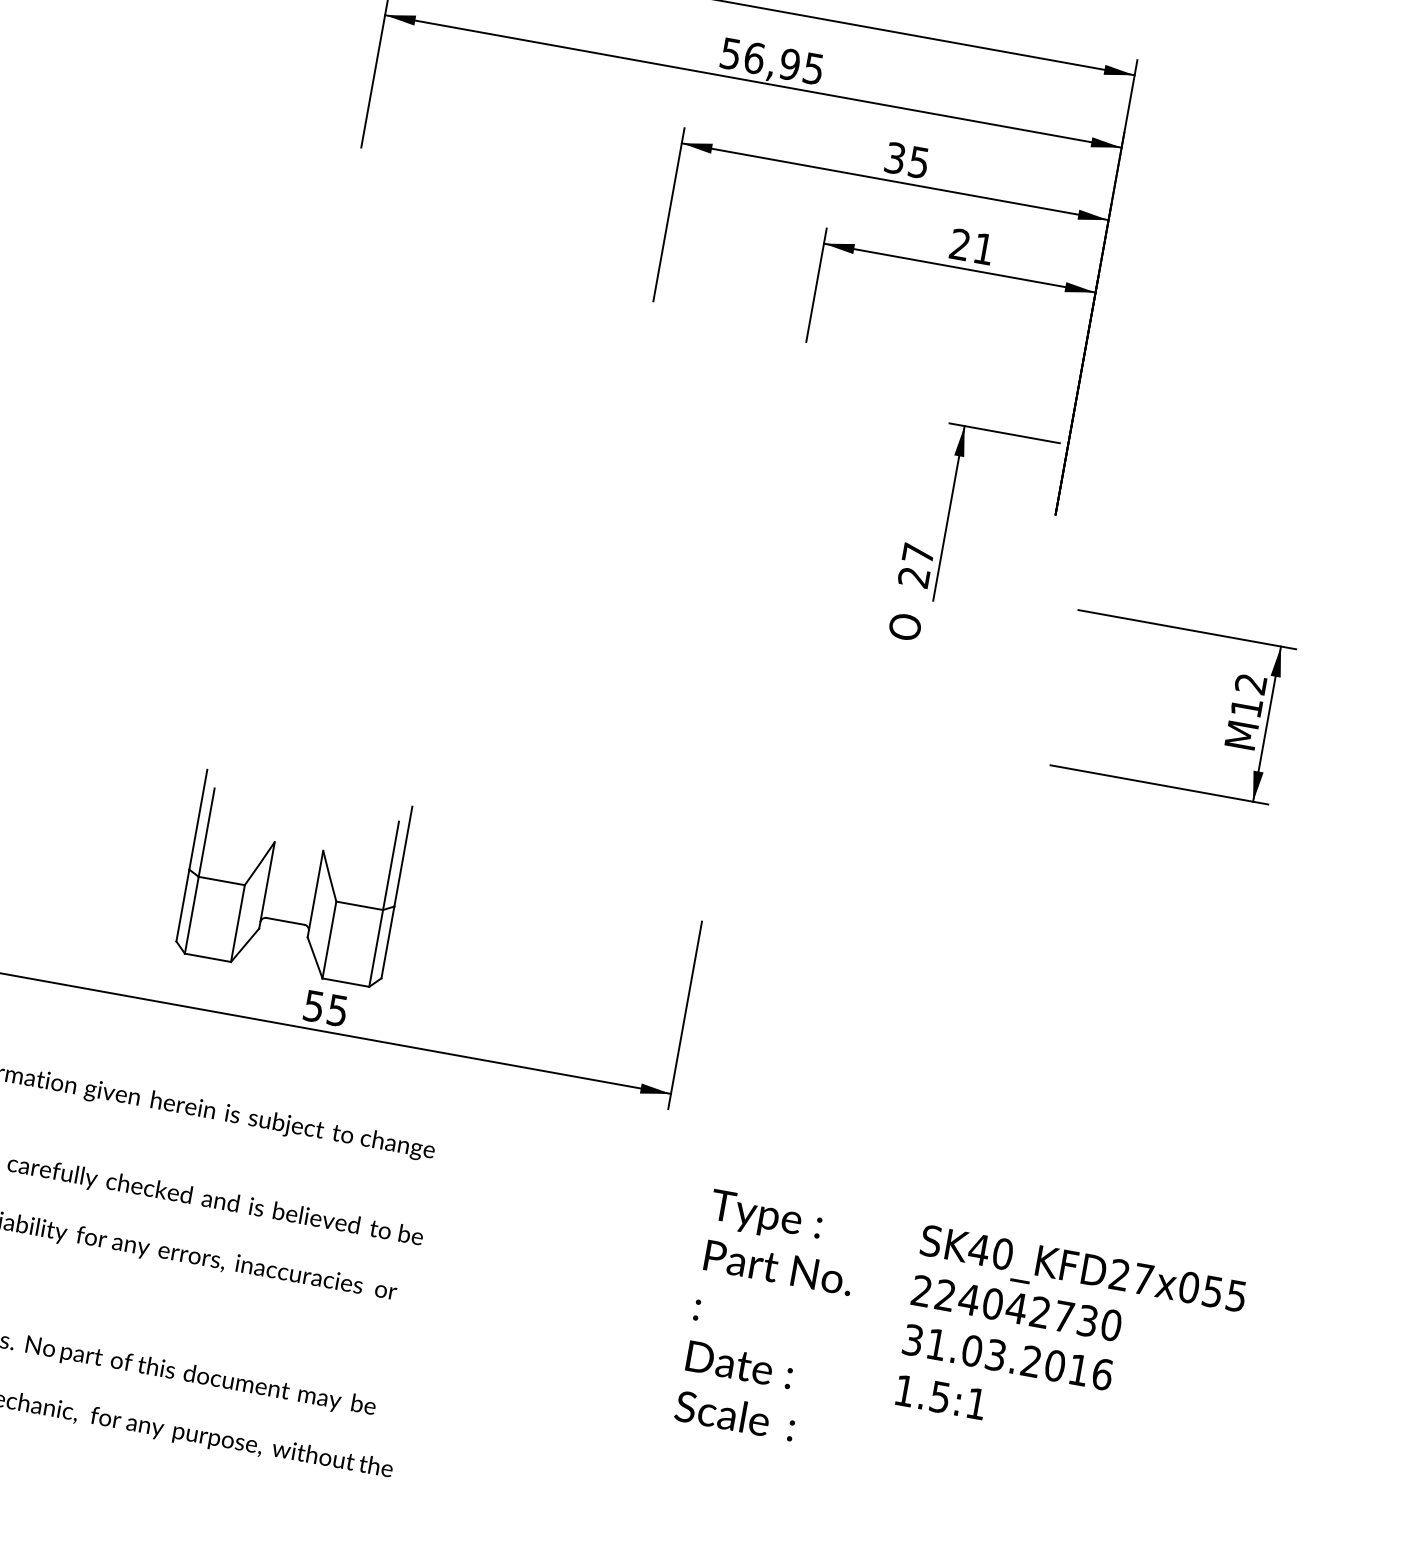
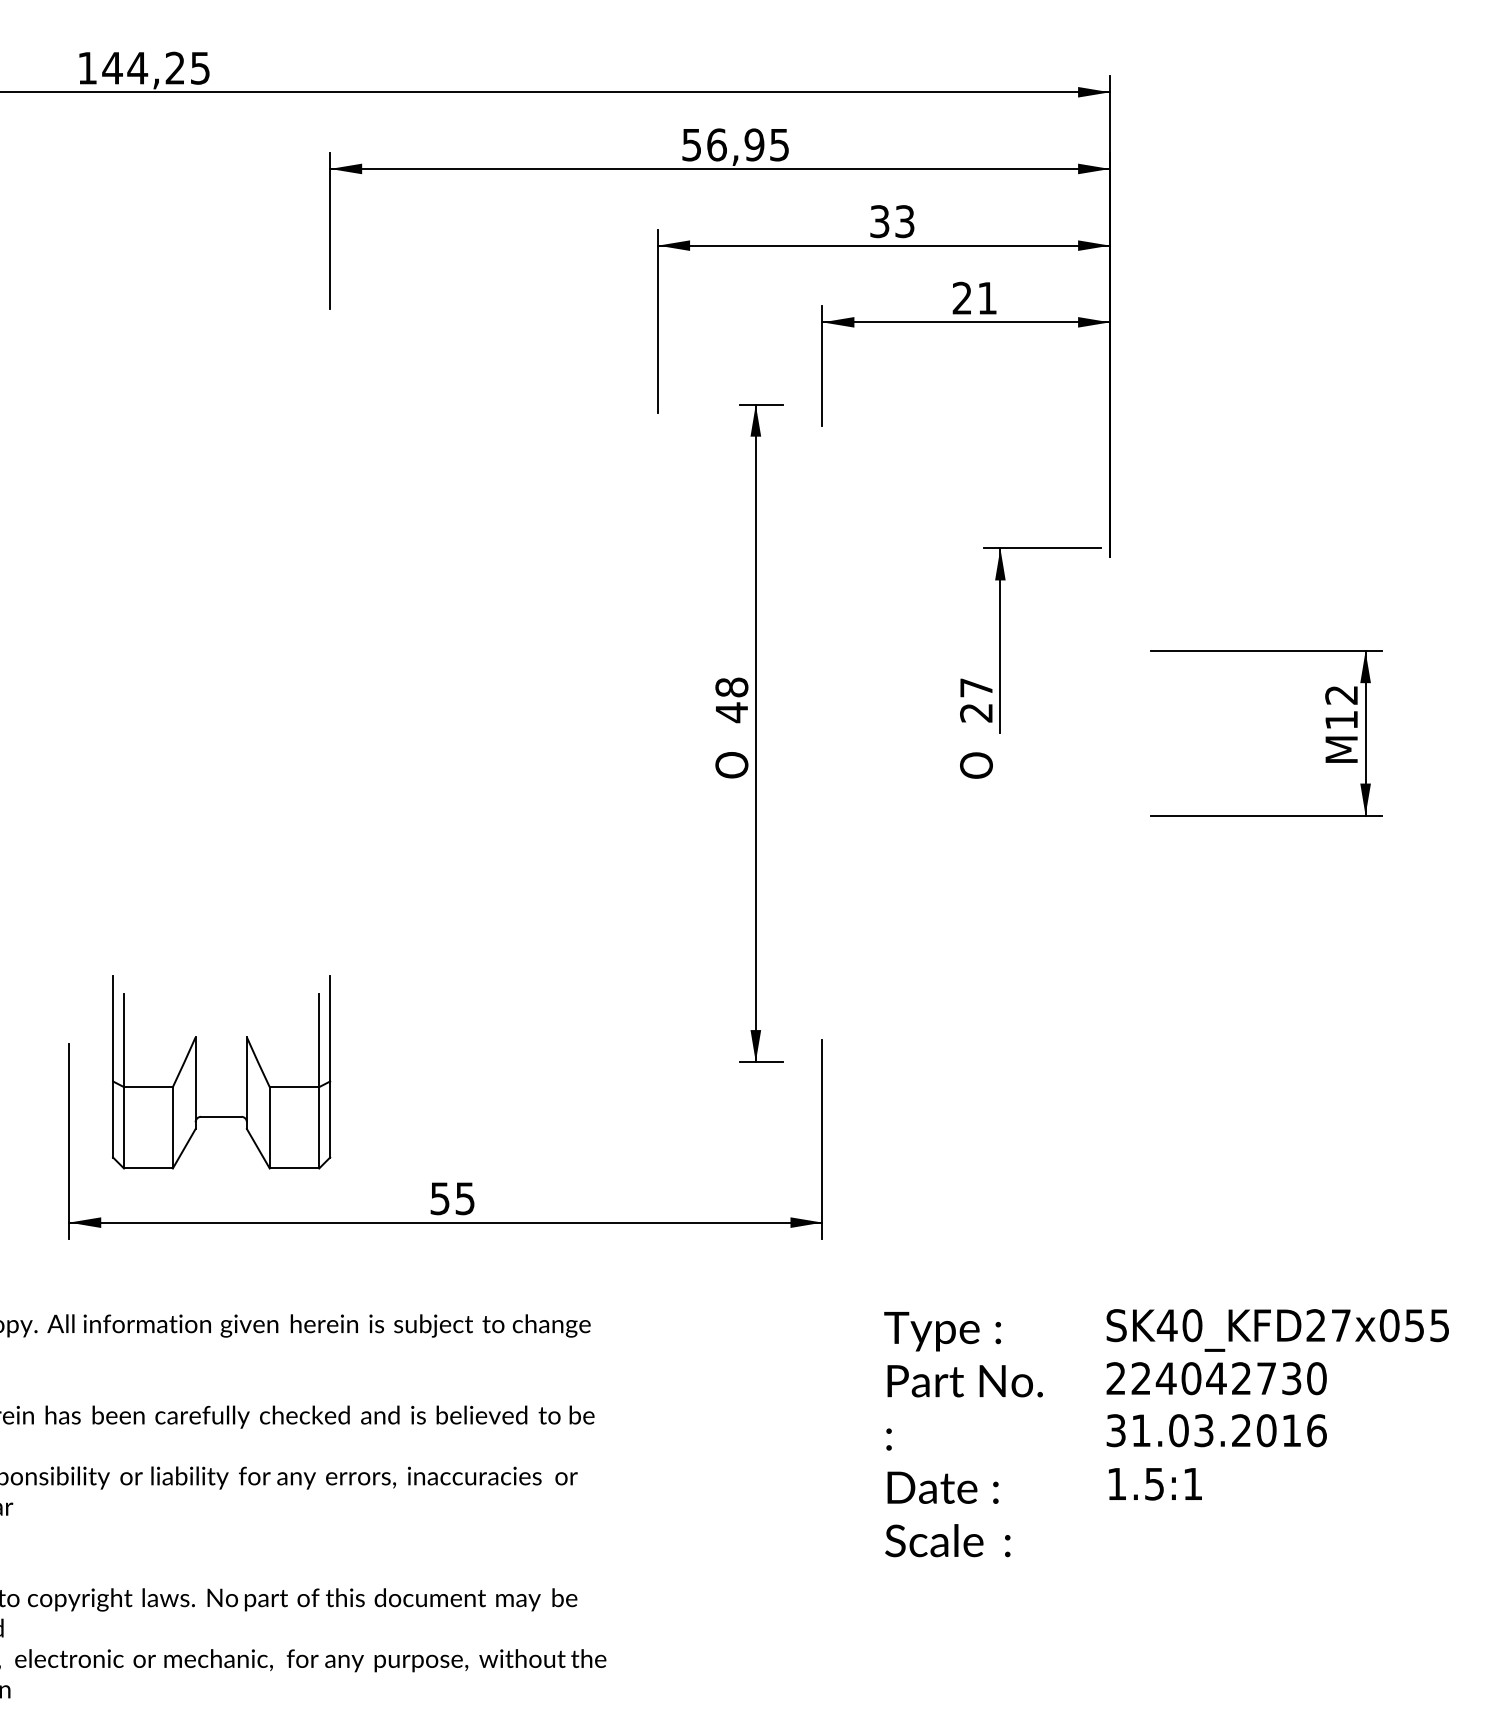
text: (919, 162) -> (905, 221), 35 -> 33
part: (945, 533) -> (1000, 662), moved
part: (685, 619) -> (749, 733), added
part: (269, 875) -> (196, 1072), moved

